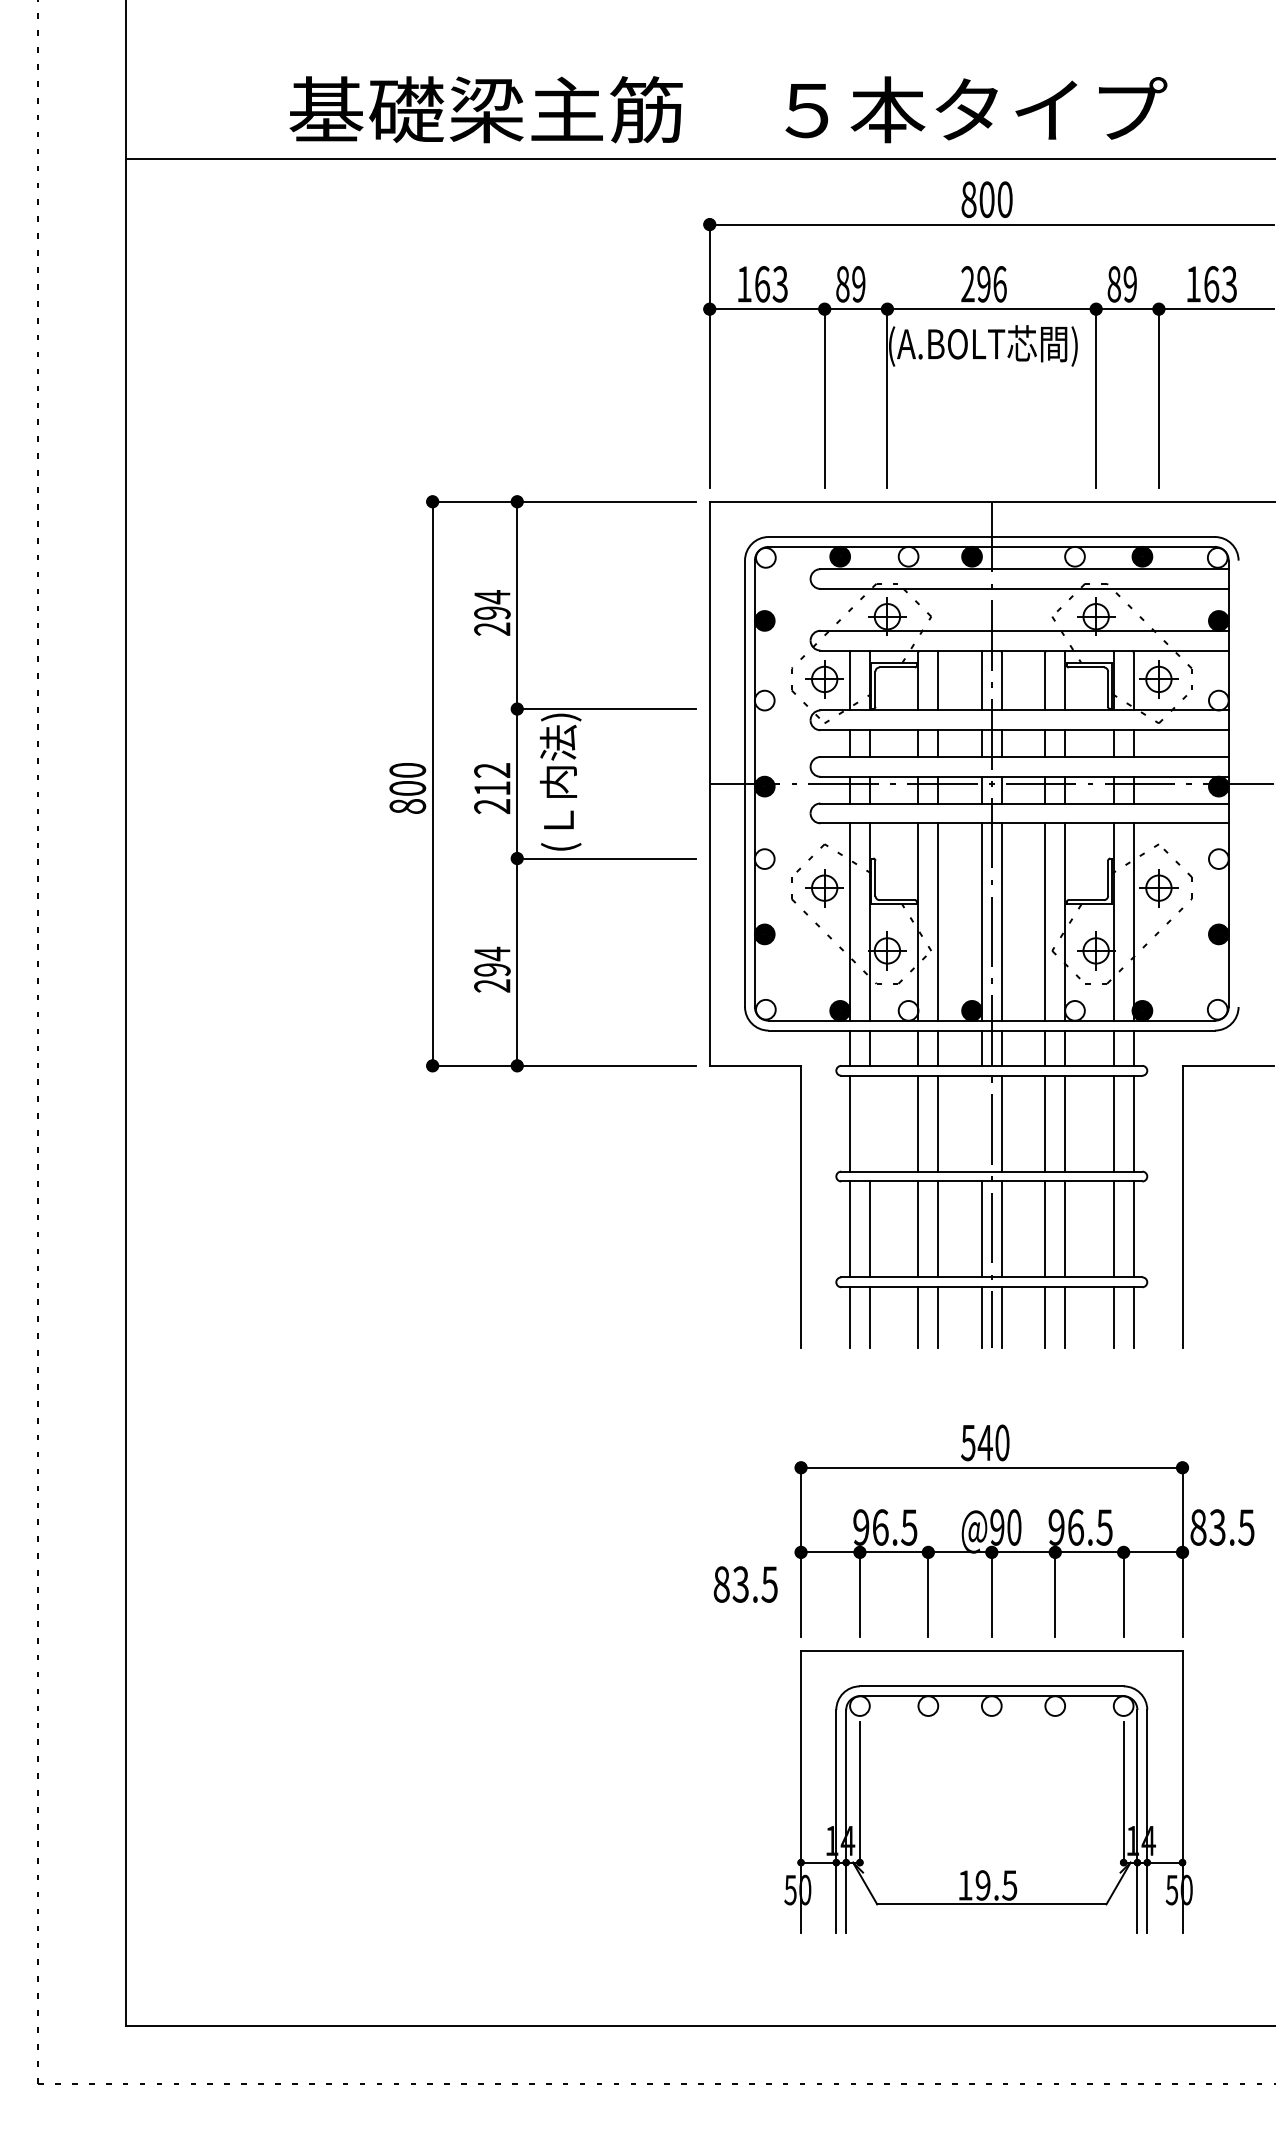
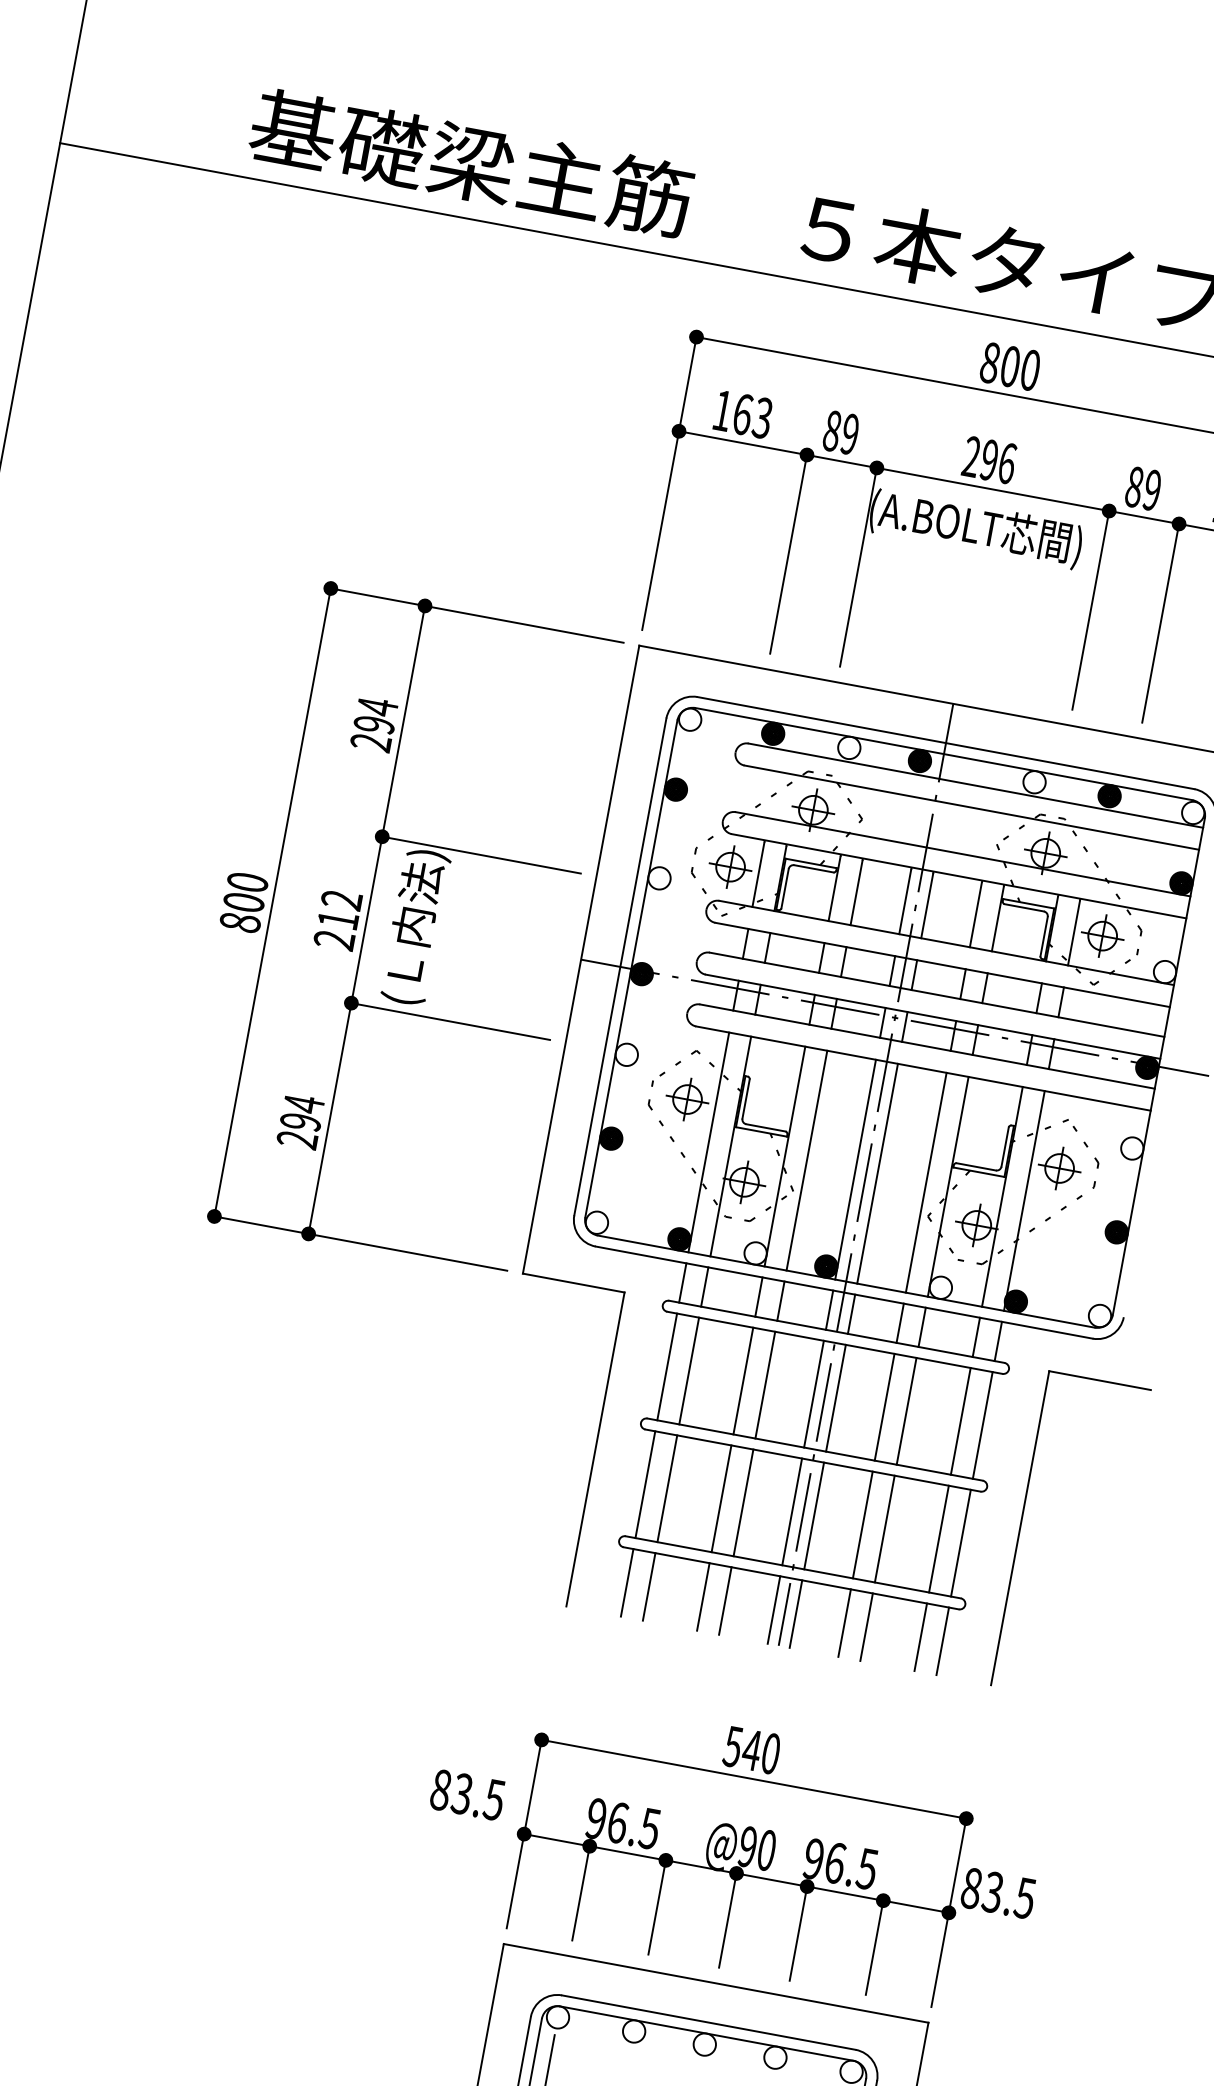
line: (869, 1123) -> (688, 1370), added
line: (981, 1123) -> (813, 1393), added
text: (745, 1584) -> (467, 1794), moved

